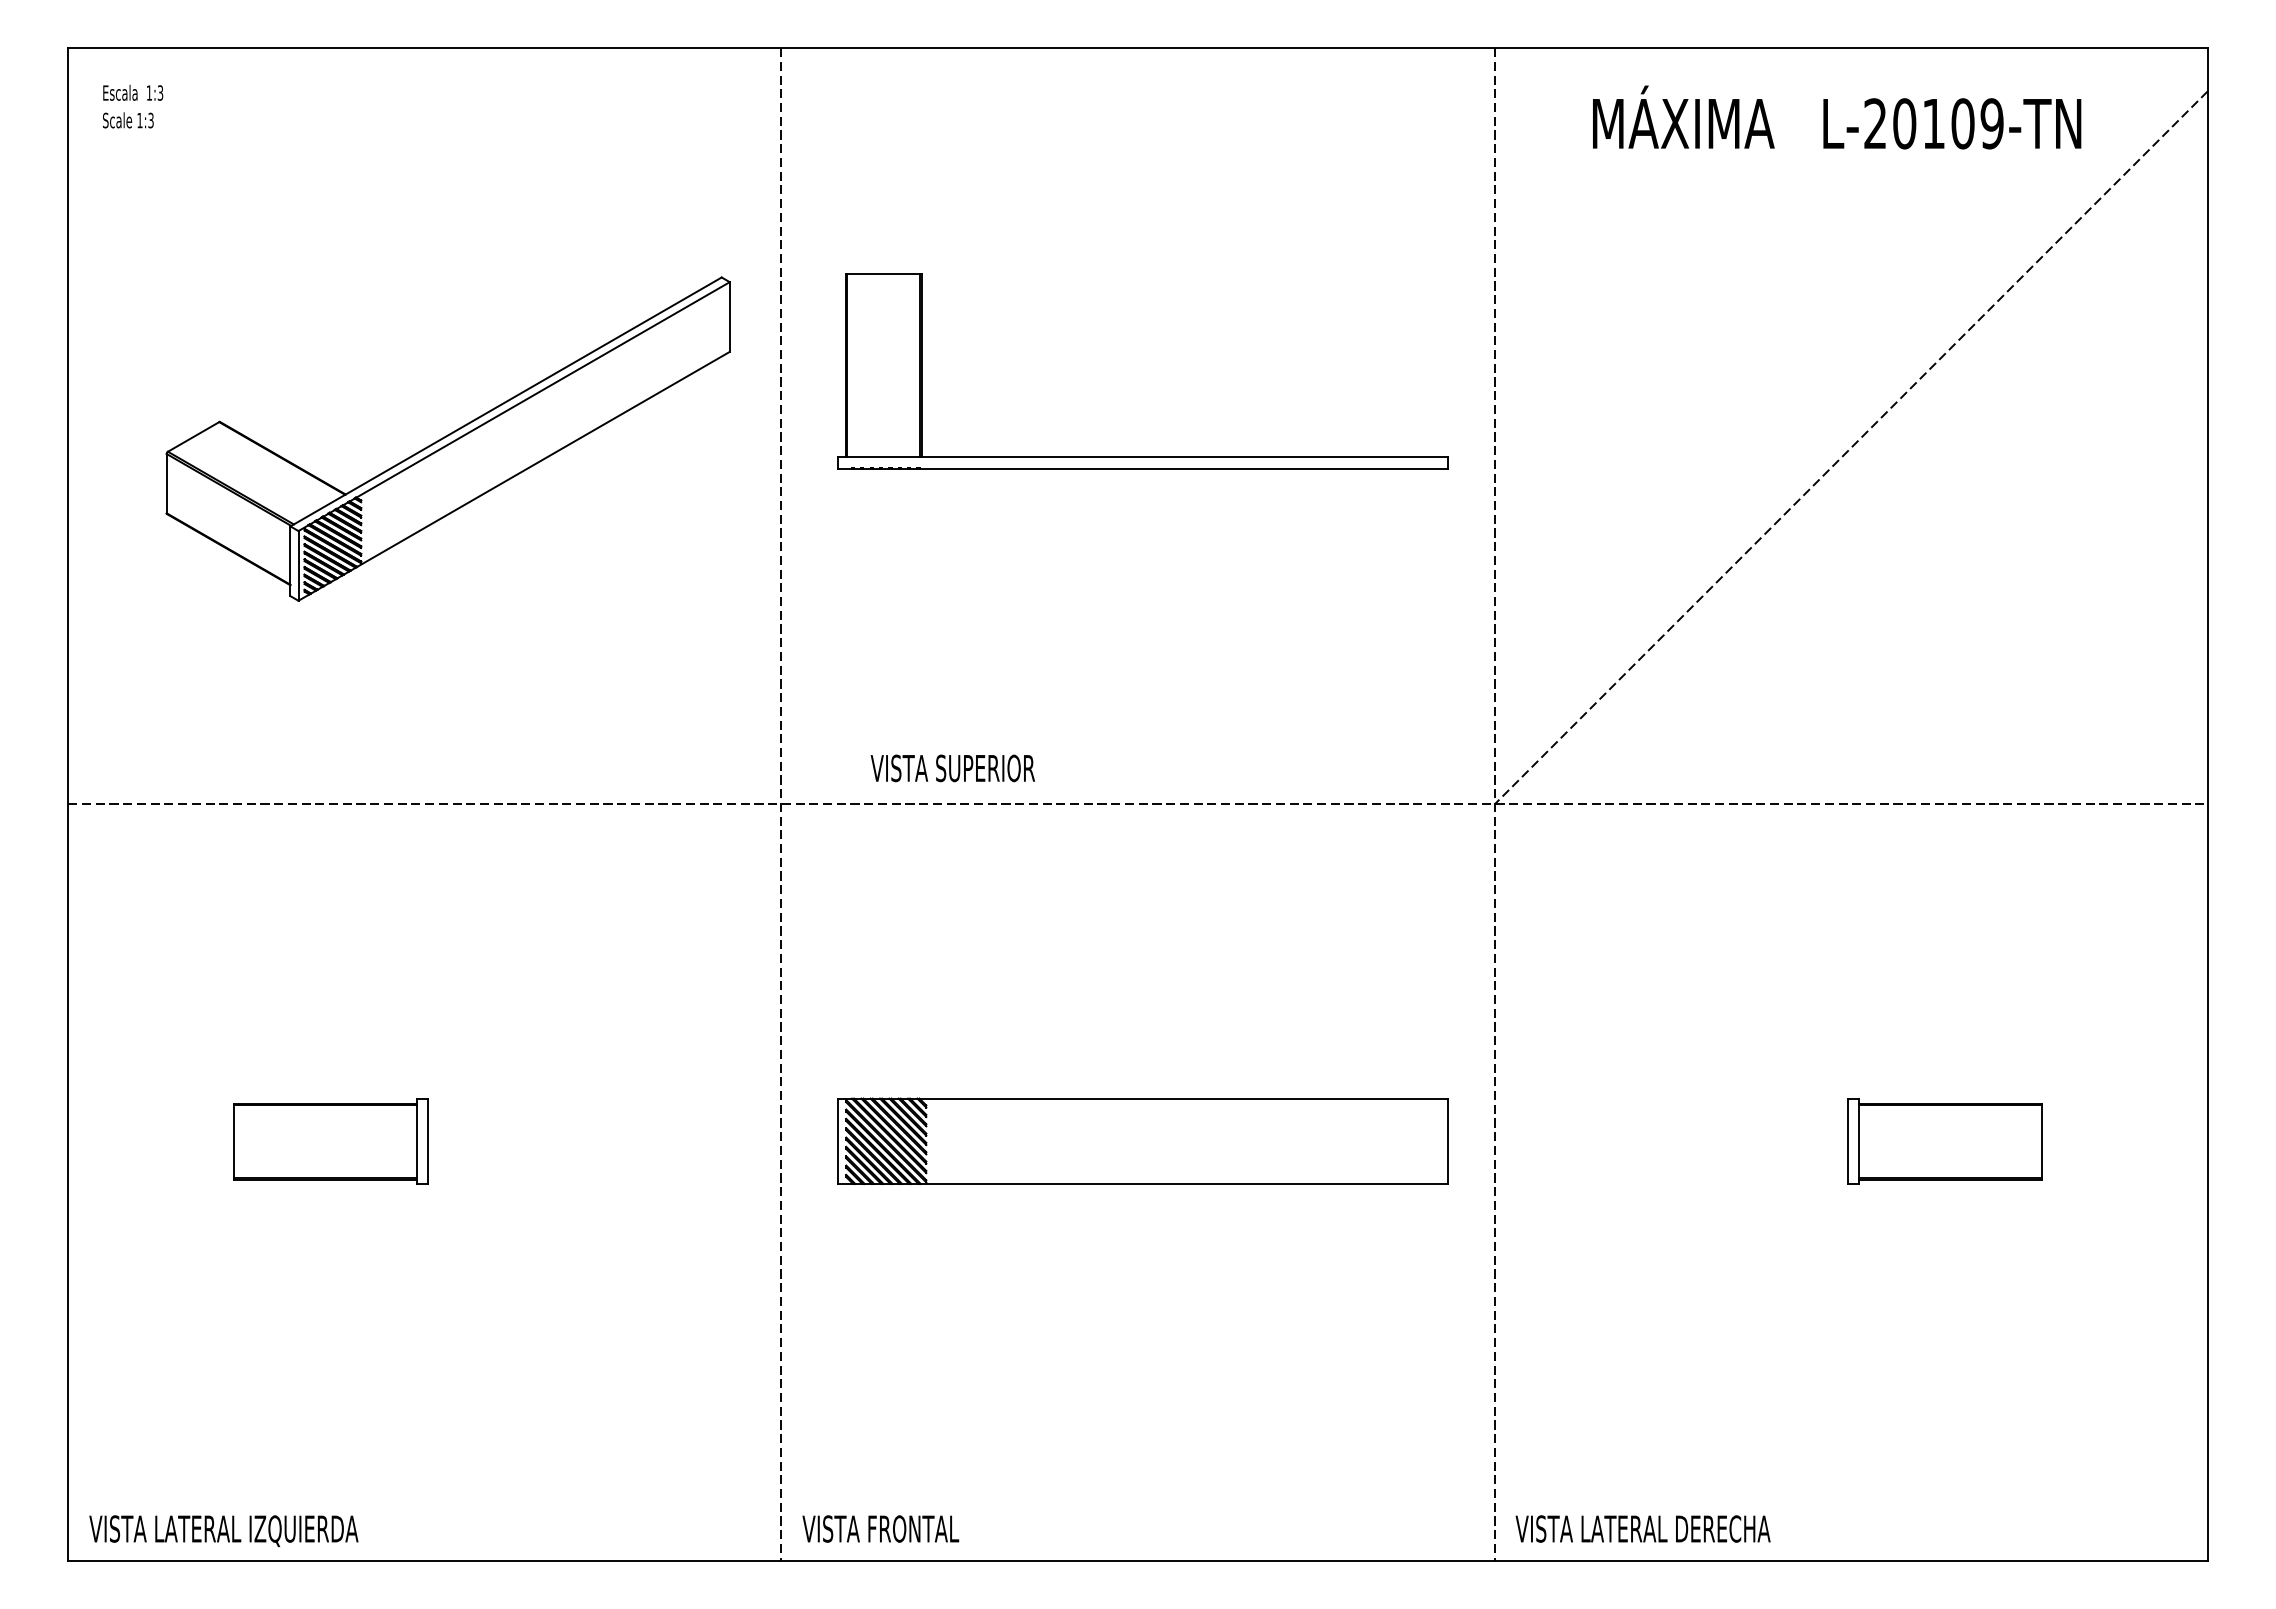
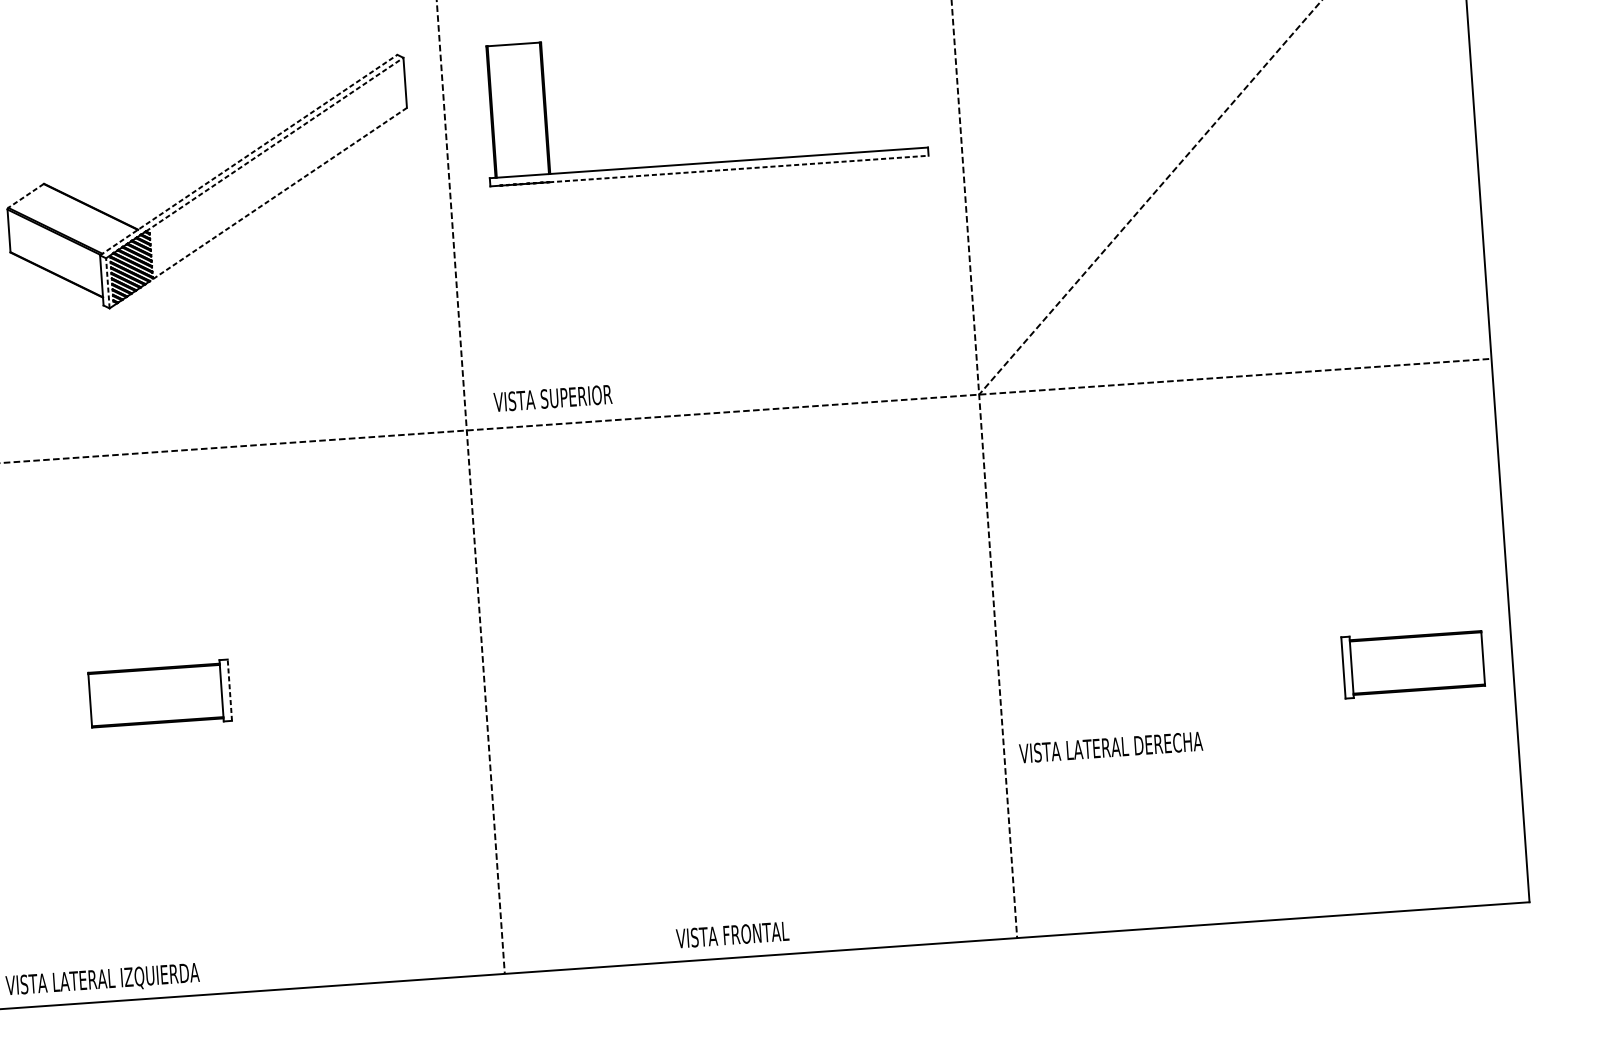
line: (543, 389) -> (275, 144), solid -> dashed
line: (506, 401) -> (249, 154), solid -> dashed
line: (193, 436) -> (25, 195), solid -> dashed
line: (543, 459) -> (278, 194), solid -> dashed
line: (1184, 468) -> (739, 168), solid -> dashed
line: (298, 565) -> (107, 283), solid -> dashed
text: (952, 768) -> (552, 398), moved
part: (1142, 1140) -> (743, 653), removed
line: (428, 1141) -> (230, 690), solid -> dashed
part: (1944, 1141) -> (1413, 663), moved
text: (880, 1528) -> (732, 934), moved
text: (1642, 1528) -> (1110, 747), moved

